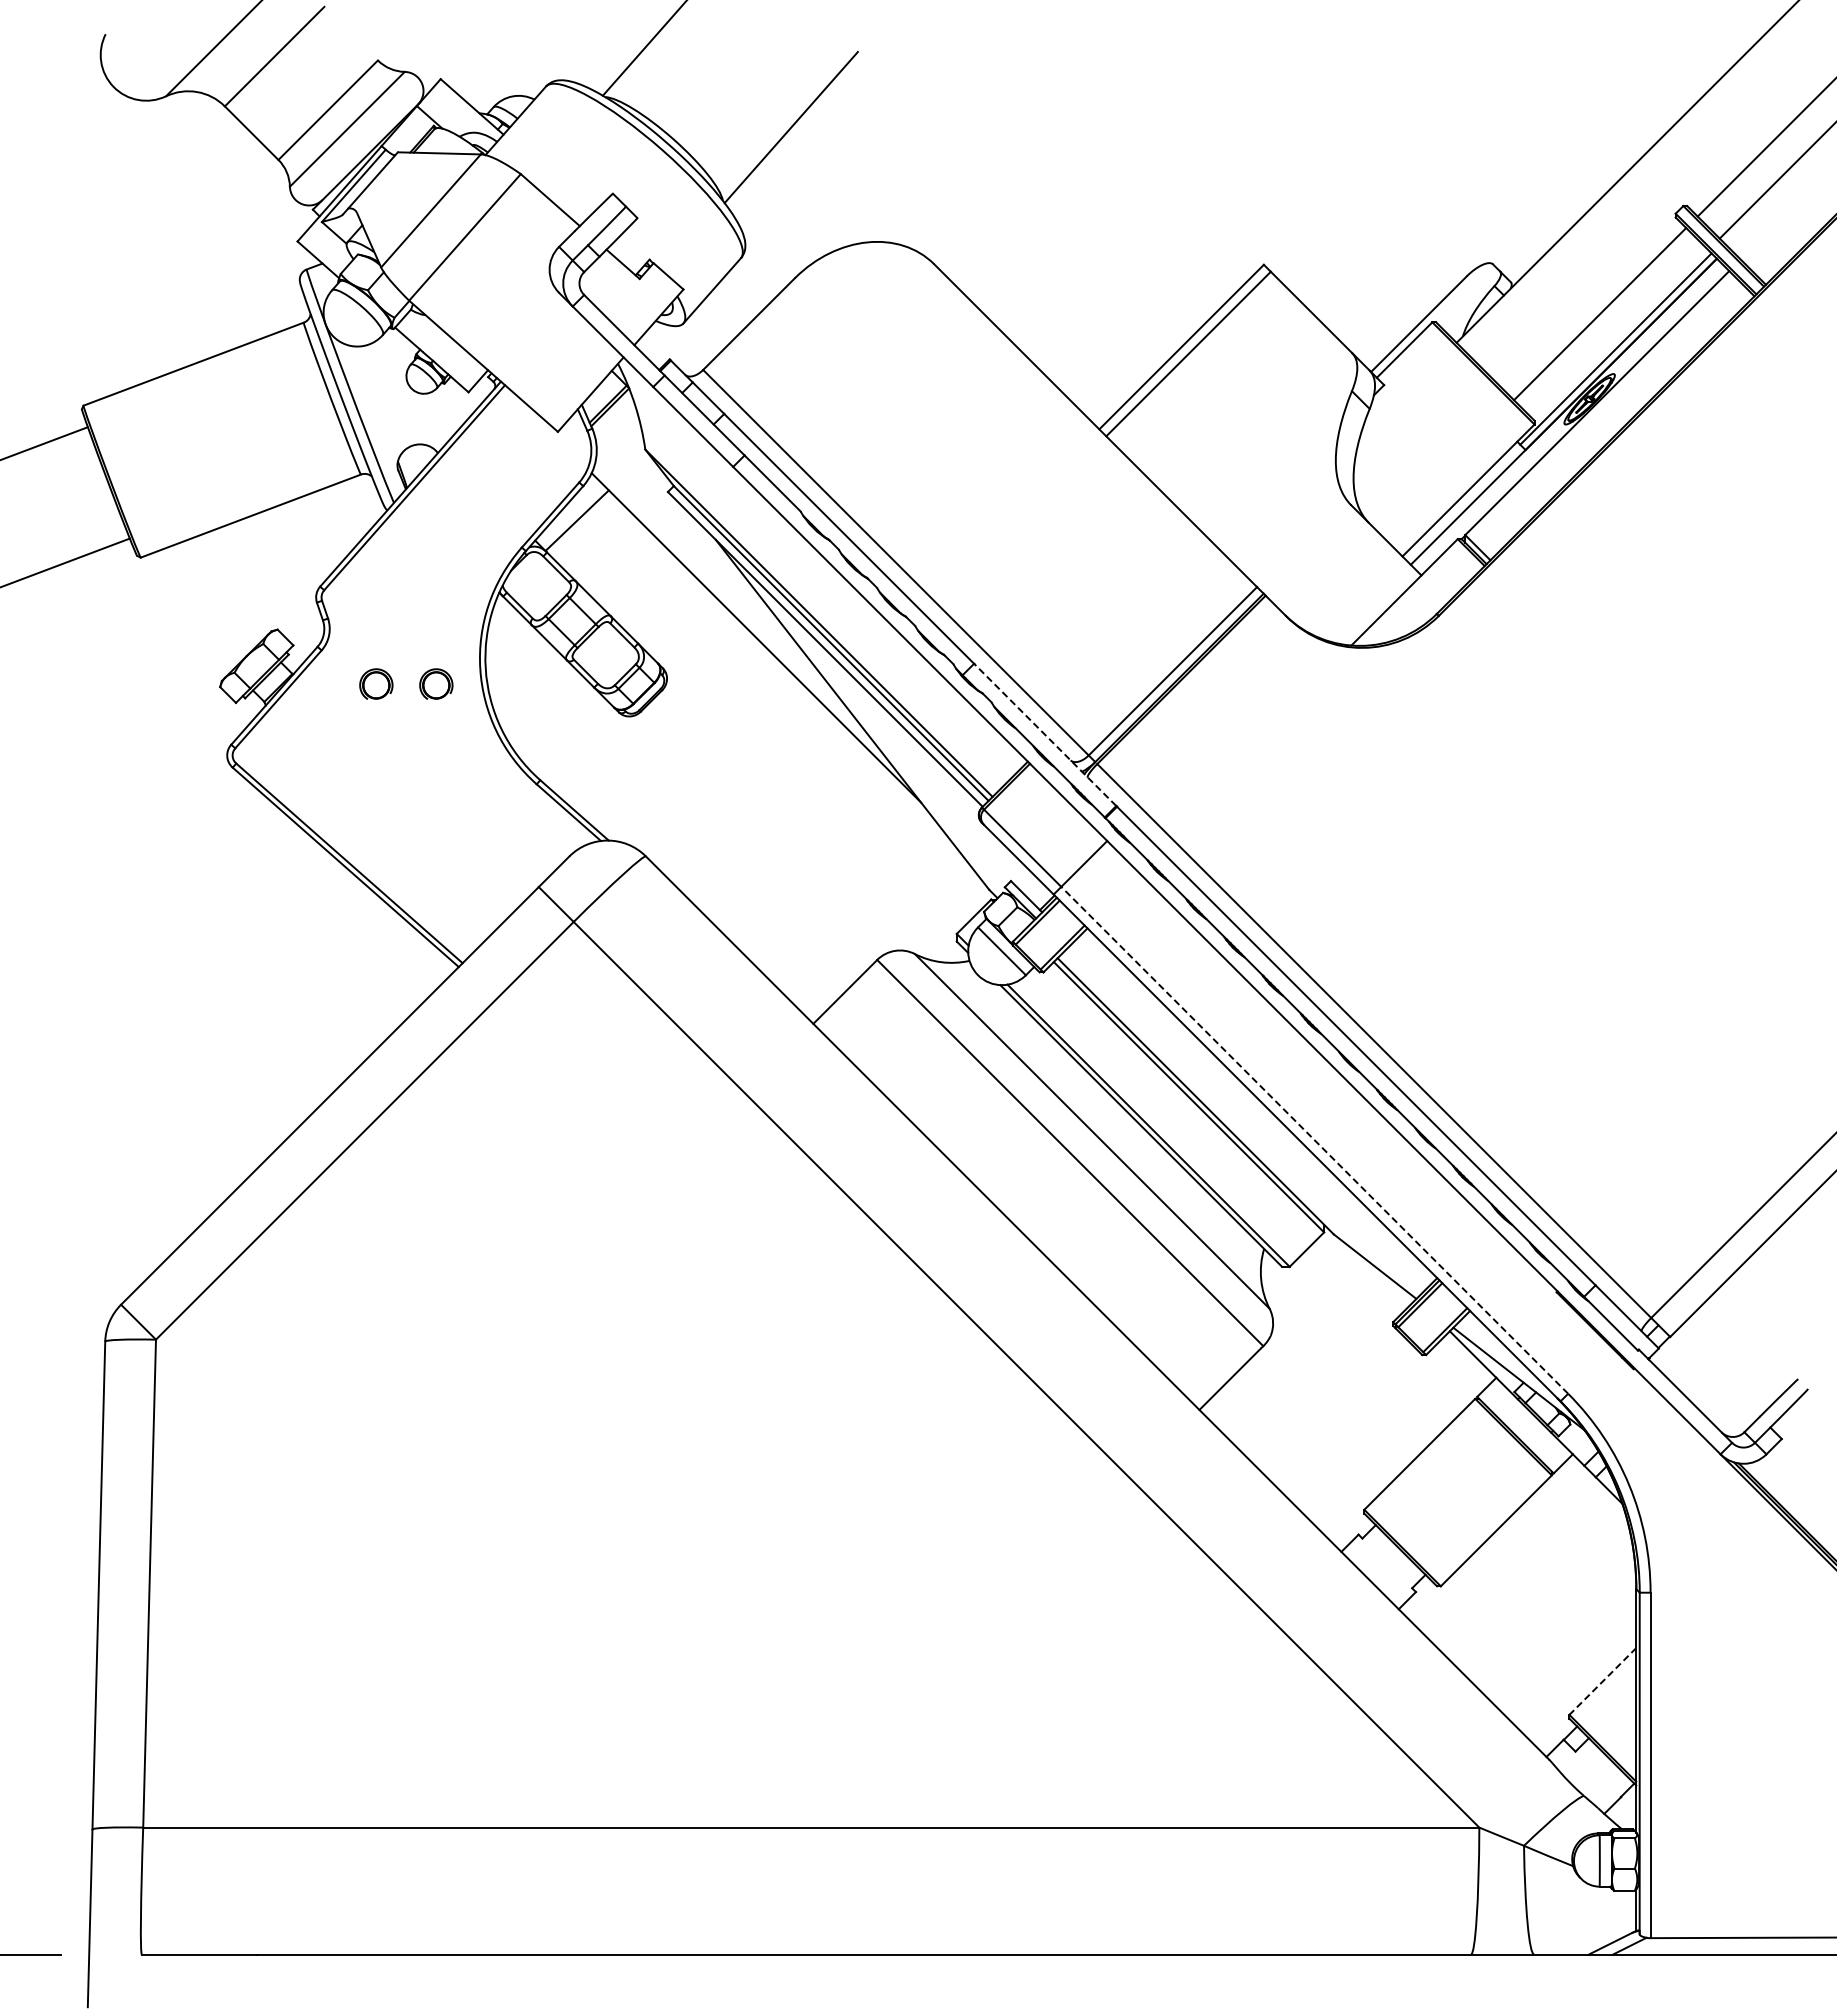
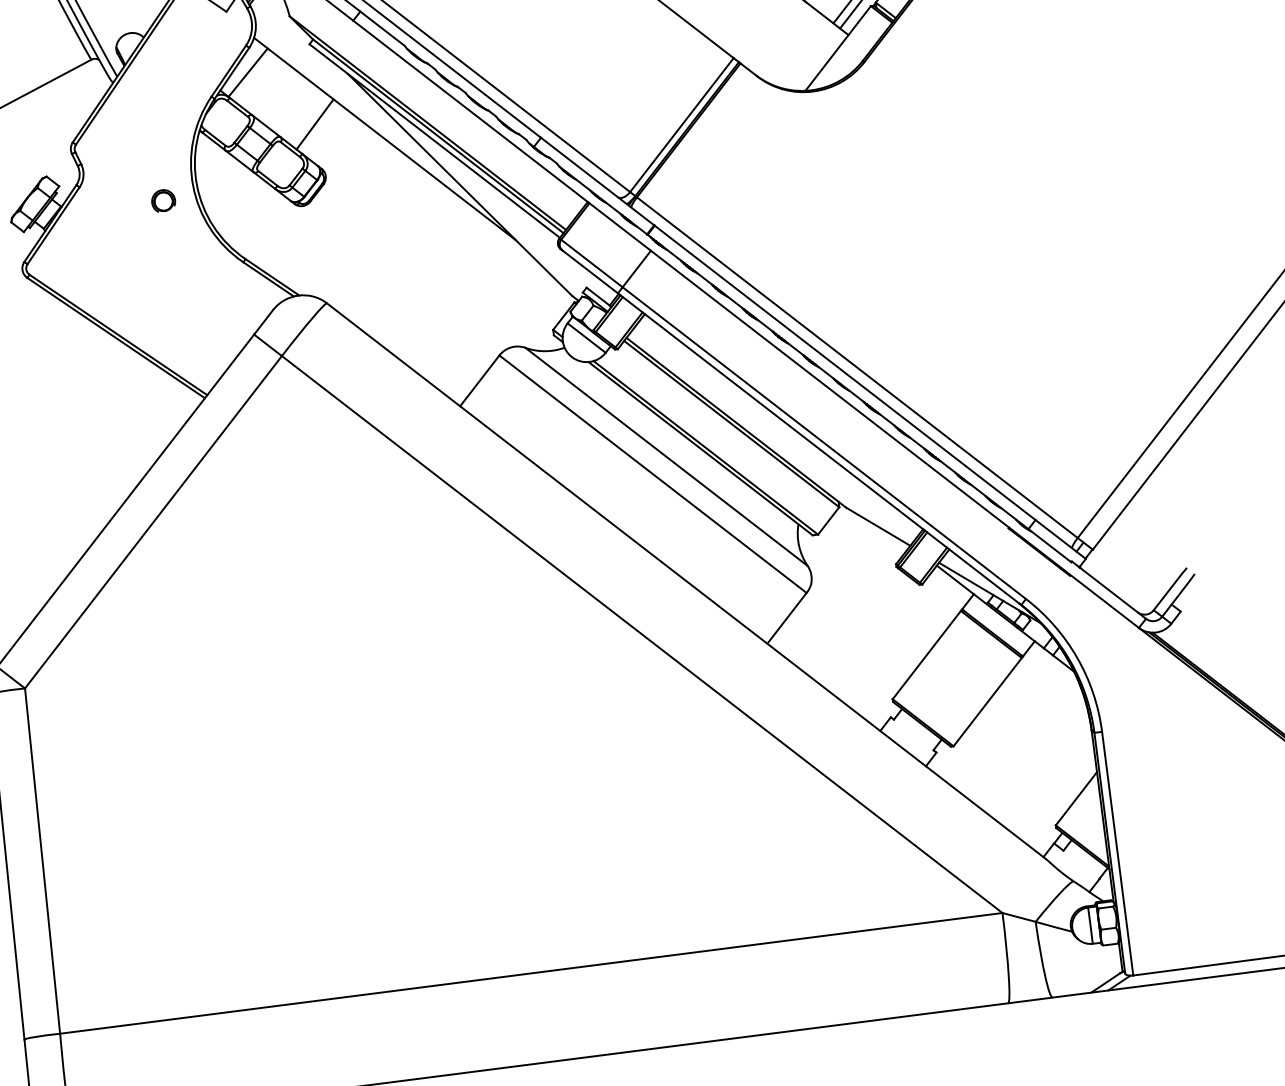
line: (661, 604) -> (315, 124), added
part: (376, 683) -> (121, 205), removed
line: (1045, 734) -> (597, 181), dashed -> solid
line: (1314, 1139) -> (824, 442), dashed -> solid
line: (1602, 1681) -> (1076, 798), dashed -> solid

